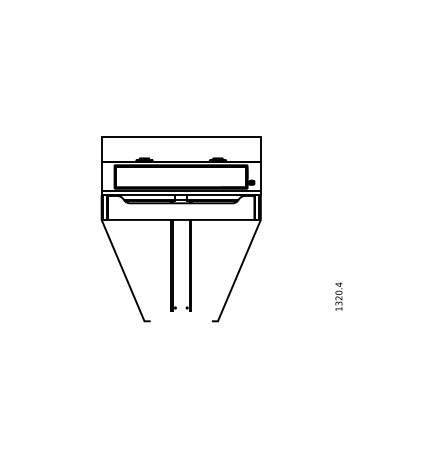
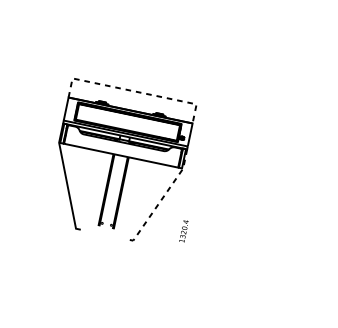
line: (181, 137) -> (134, 91), solid -> dashed
line: (242, 262) -> (161, 198), solid -> dashed
text: (338, 296) -> (183, 231), moved

